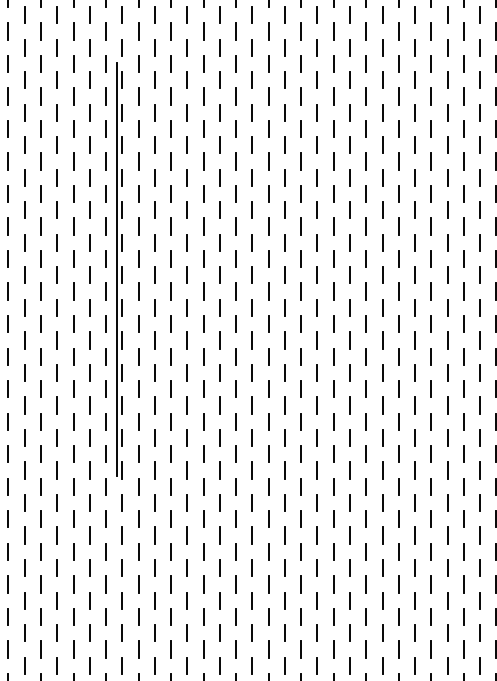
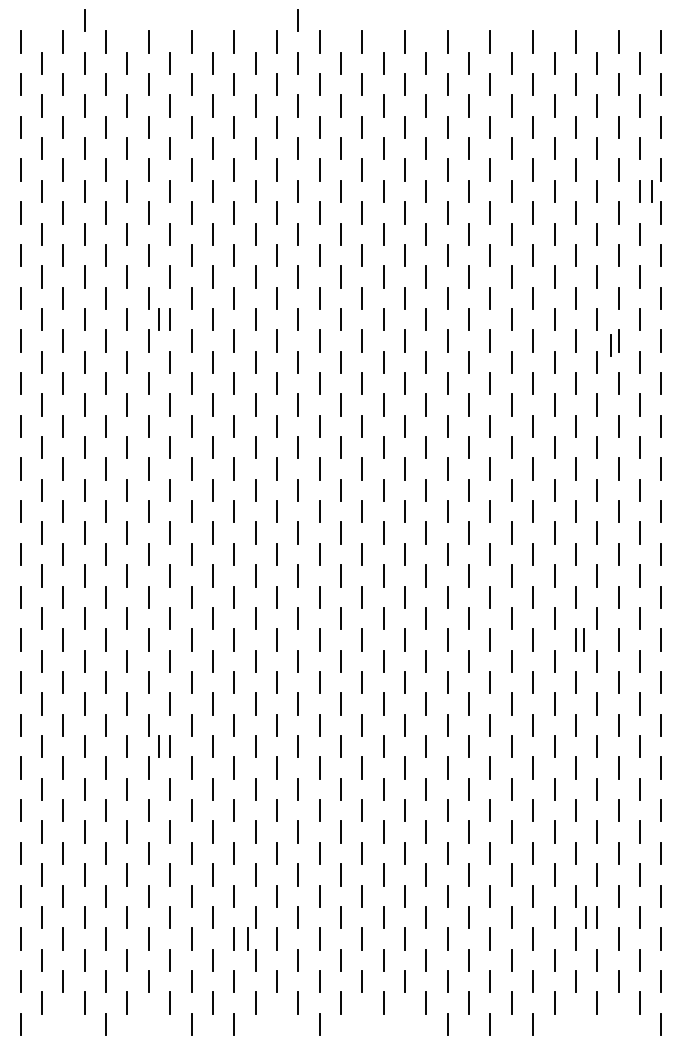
line: (472, 63) -> (651, 191), added
line: (97, 161) -> (158, 319), added
line: (441, 181) -> (610, 345), added
line: (116, 269) -> (184, 461), removed
line: (420, 405) -> (583, 639), added
line: (97, 486) -> (158, 746), added
line: (422, 616) -> (585, 917), added
line: (164, 632) -> (247, 938), added

